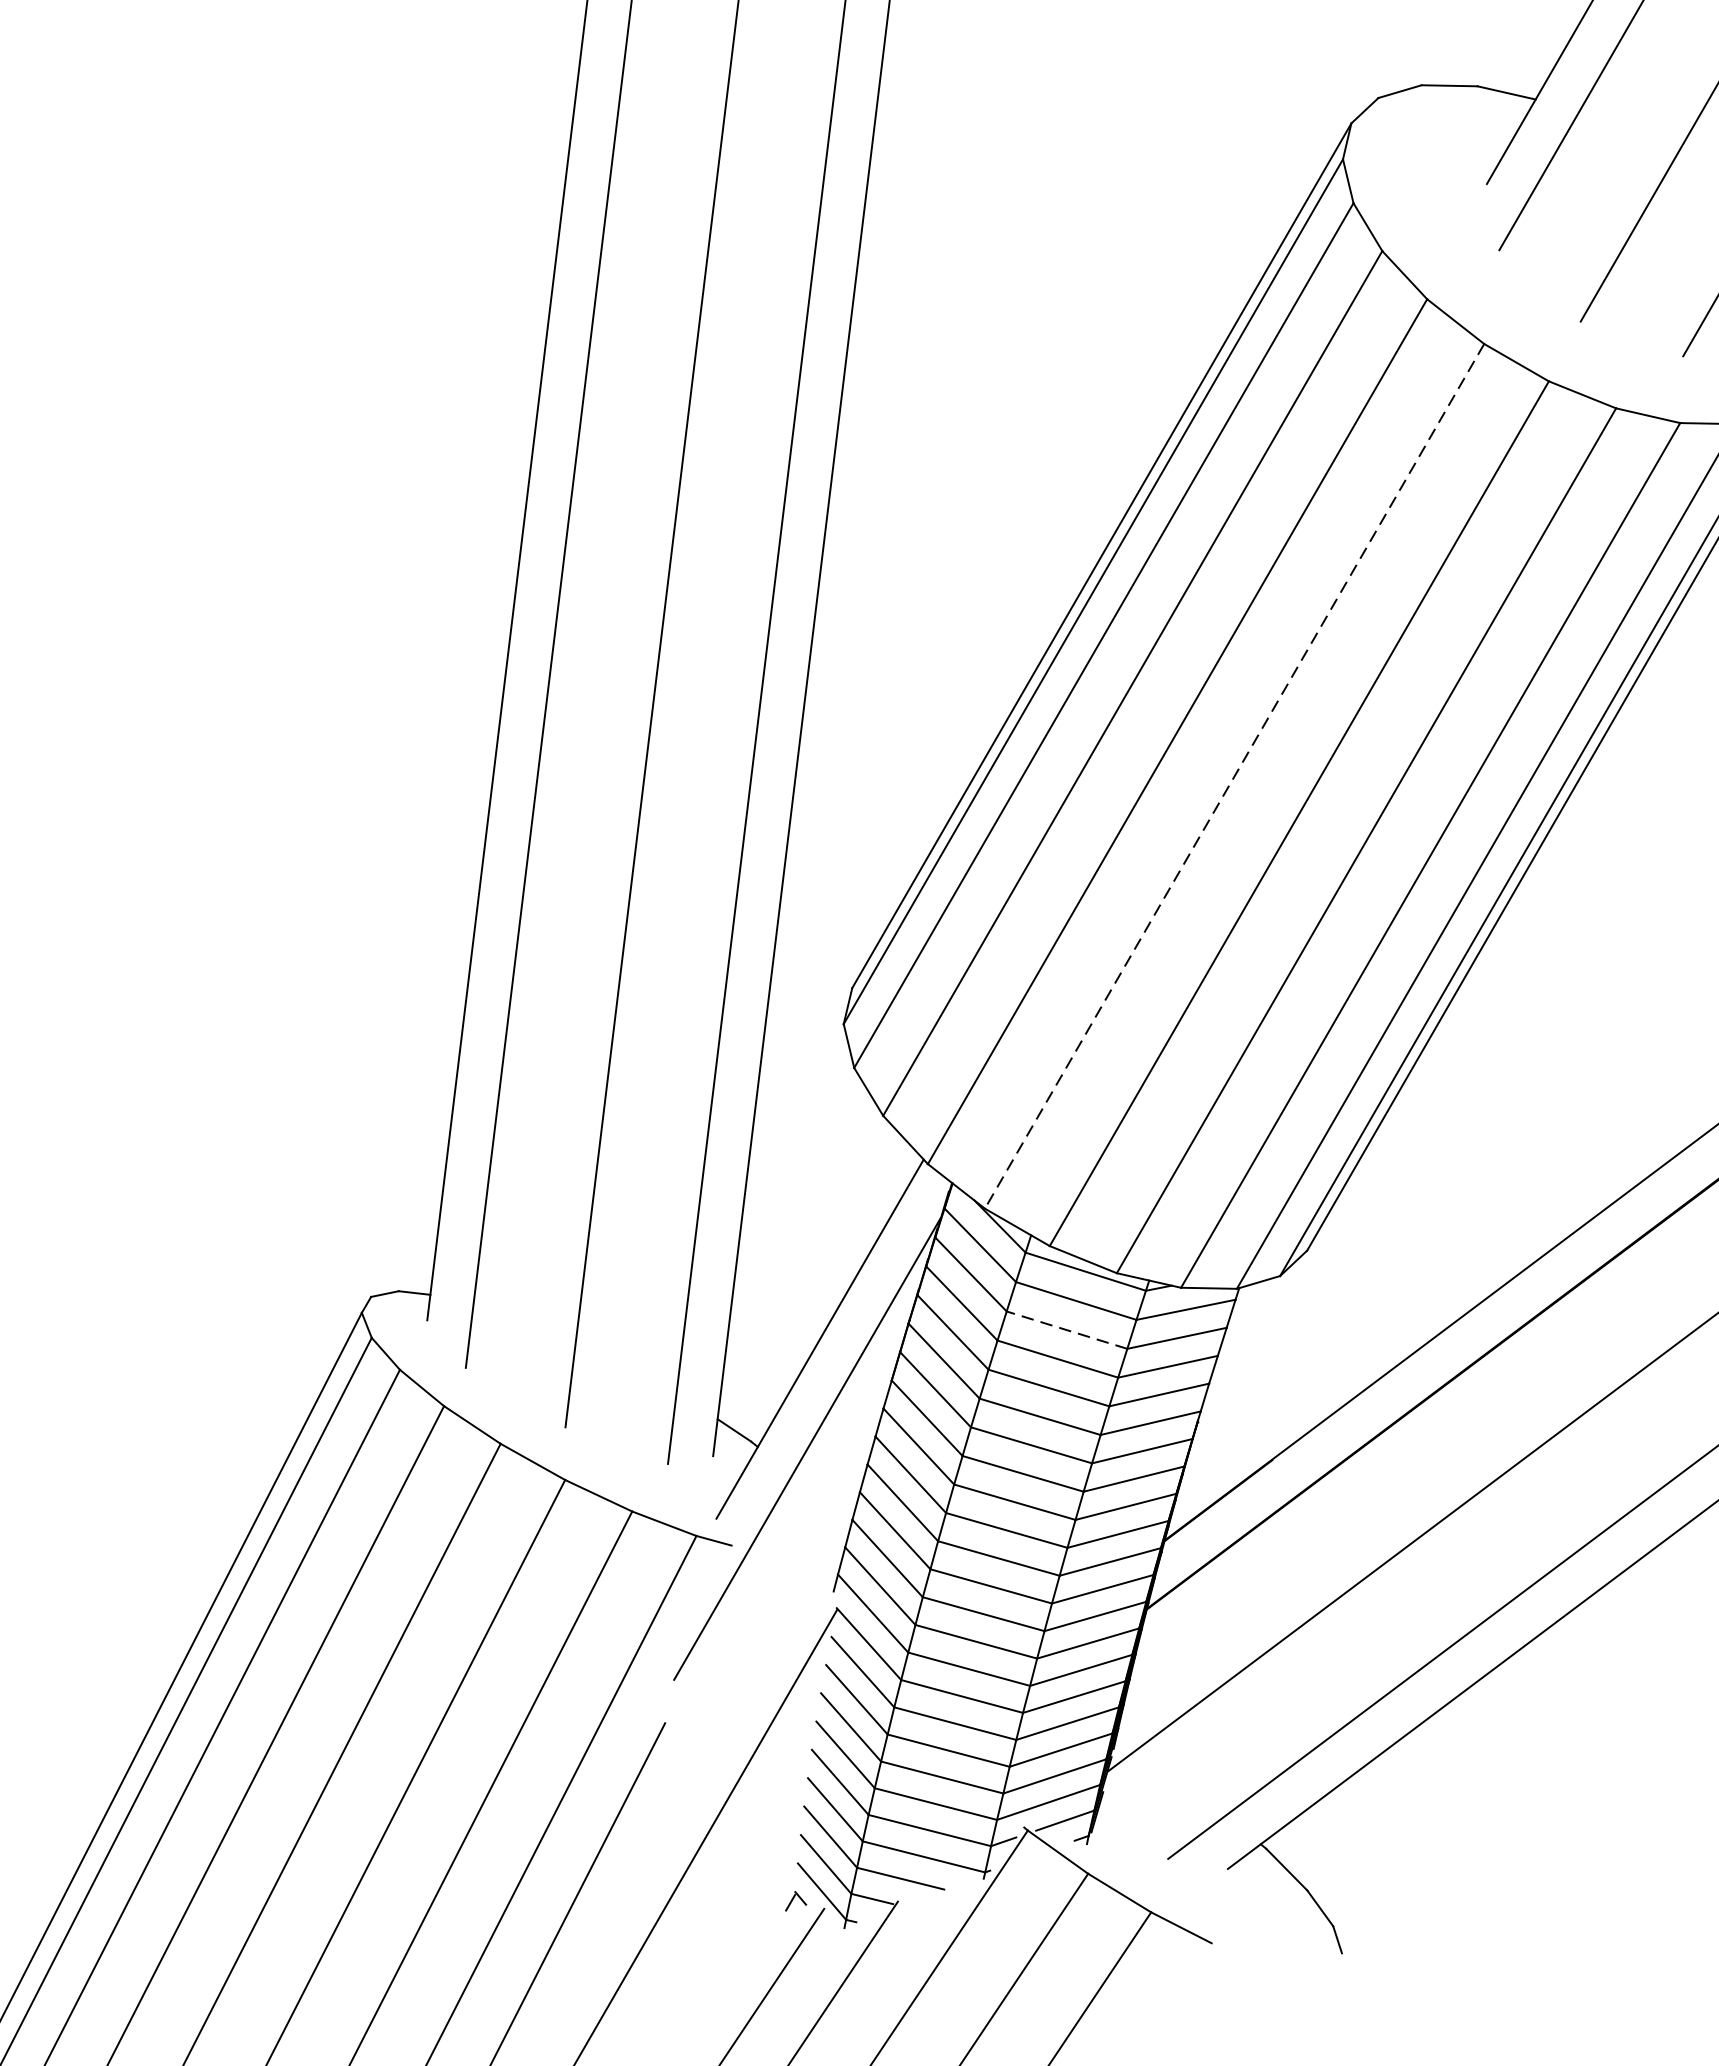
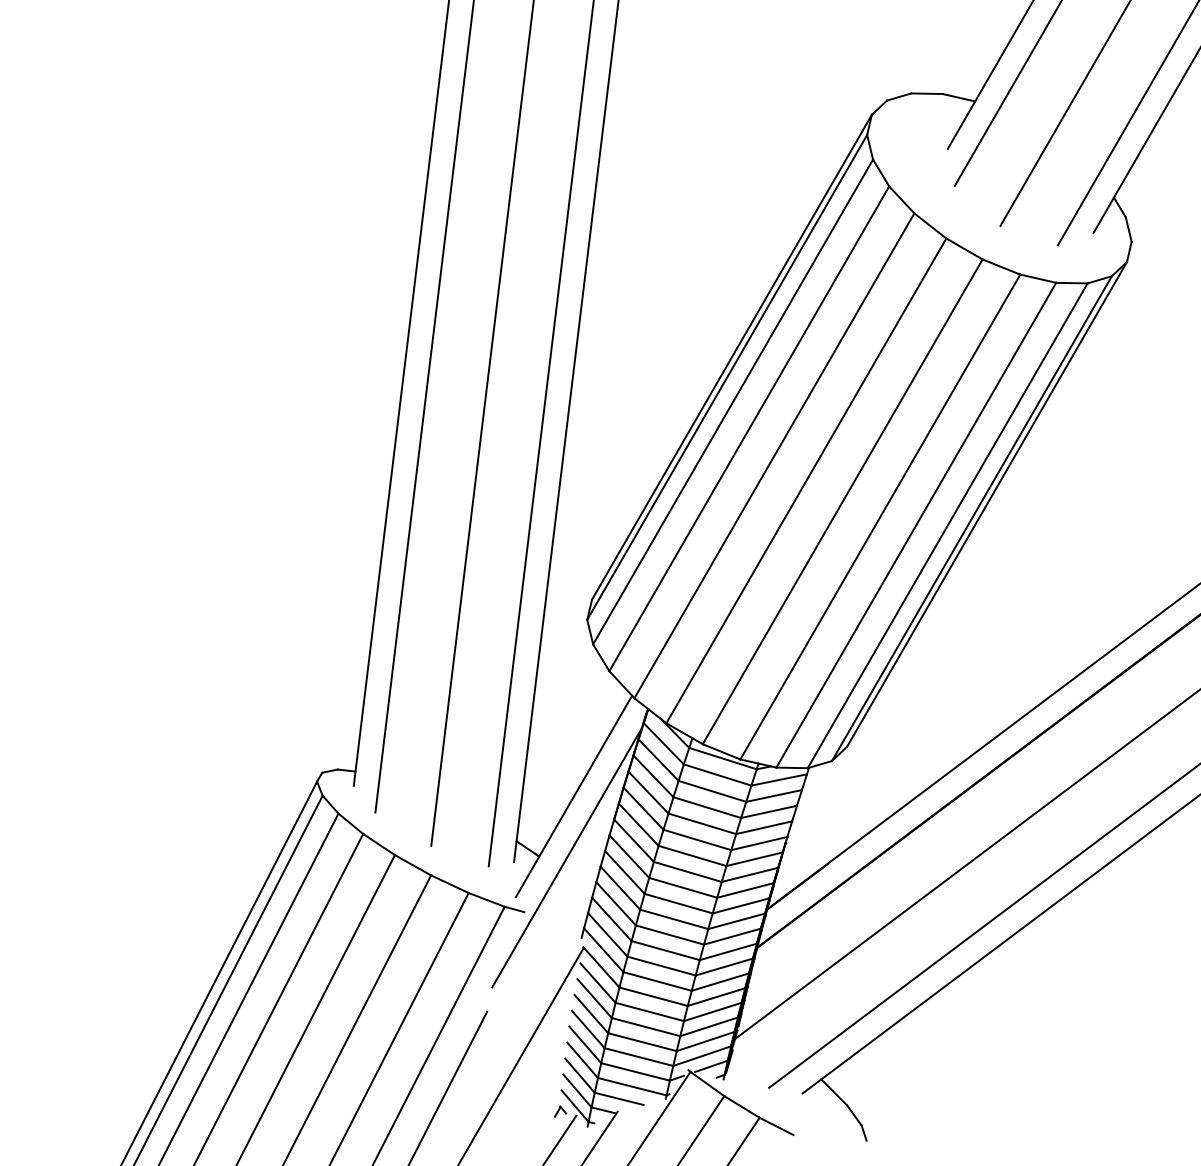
line: (1234, 775) -> (806, 480), dashed -> solid
line: (1065, 1330) -> (711, 791), dashed -> solid

